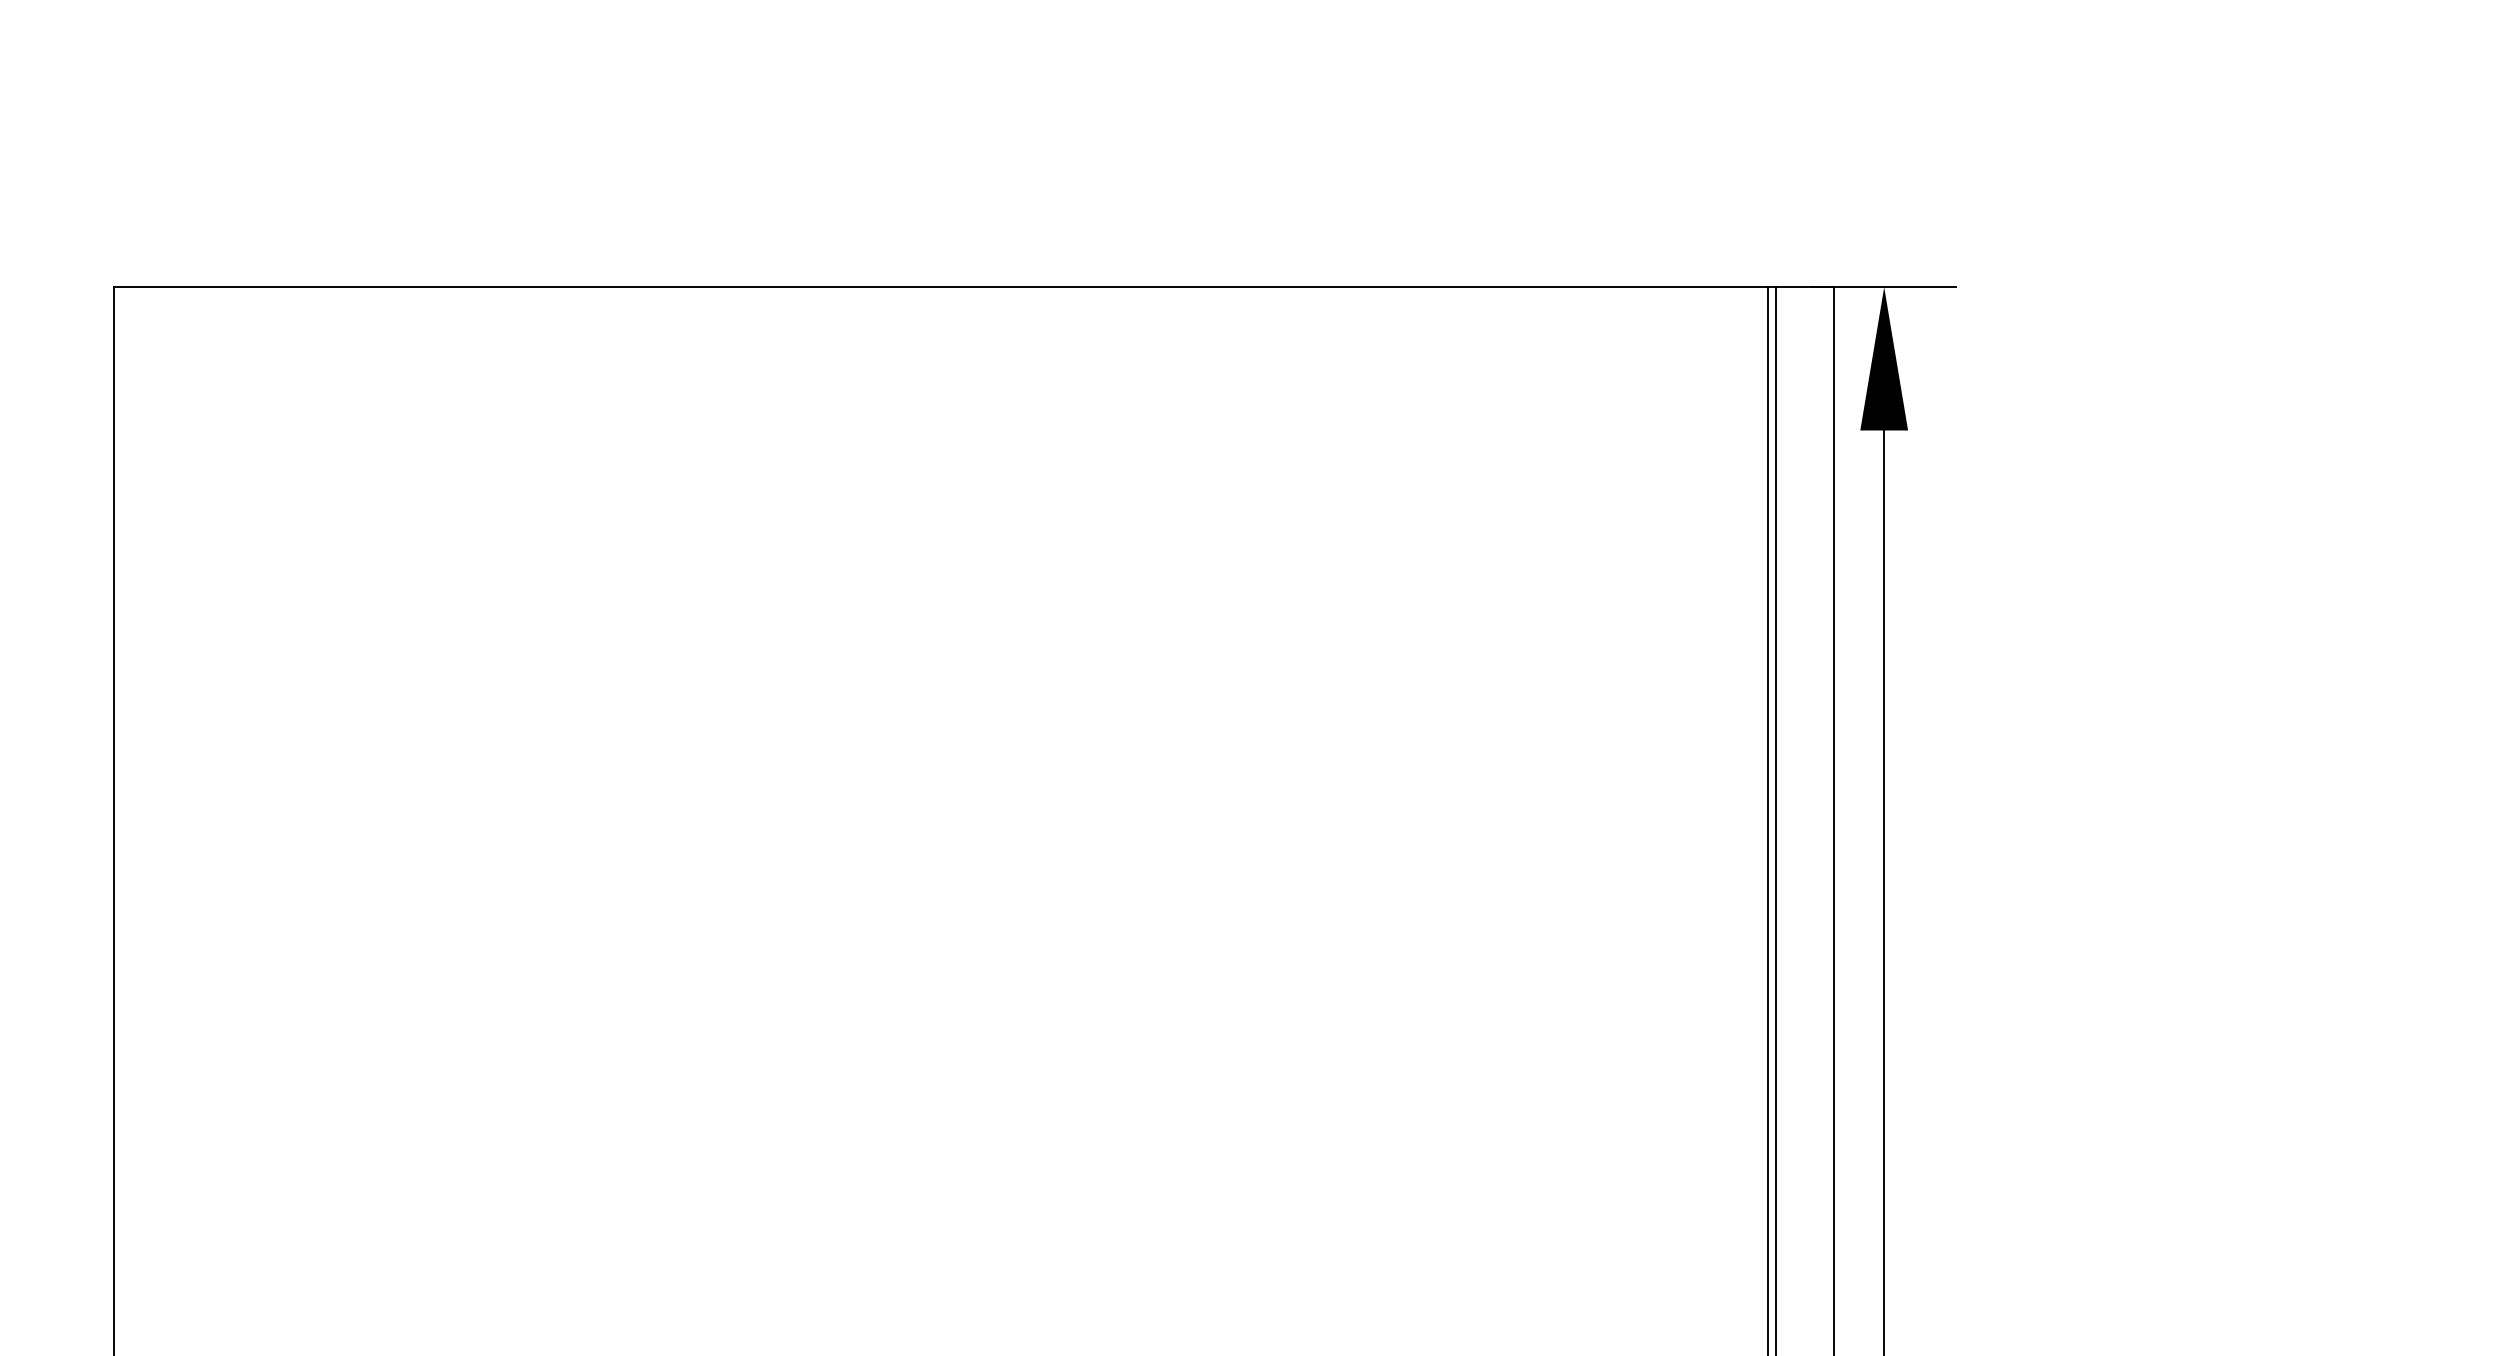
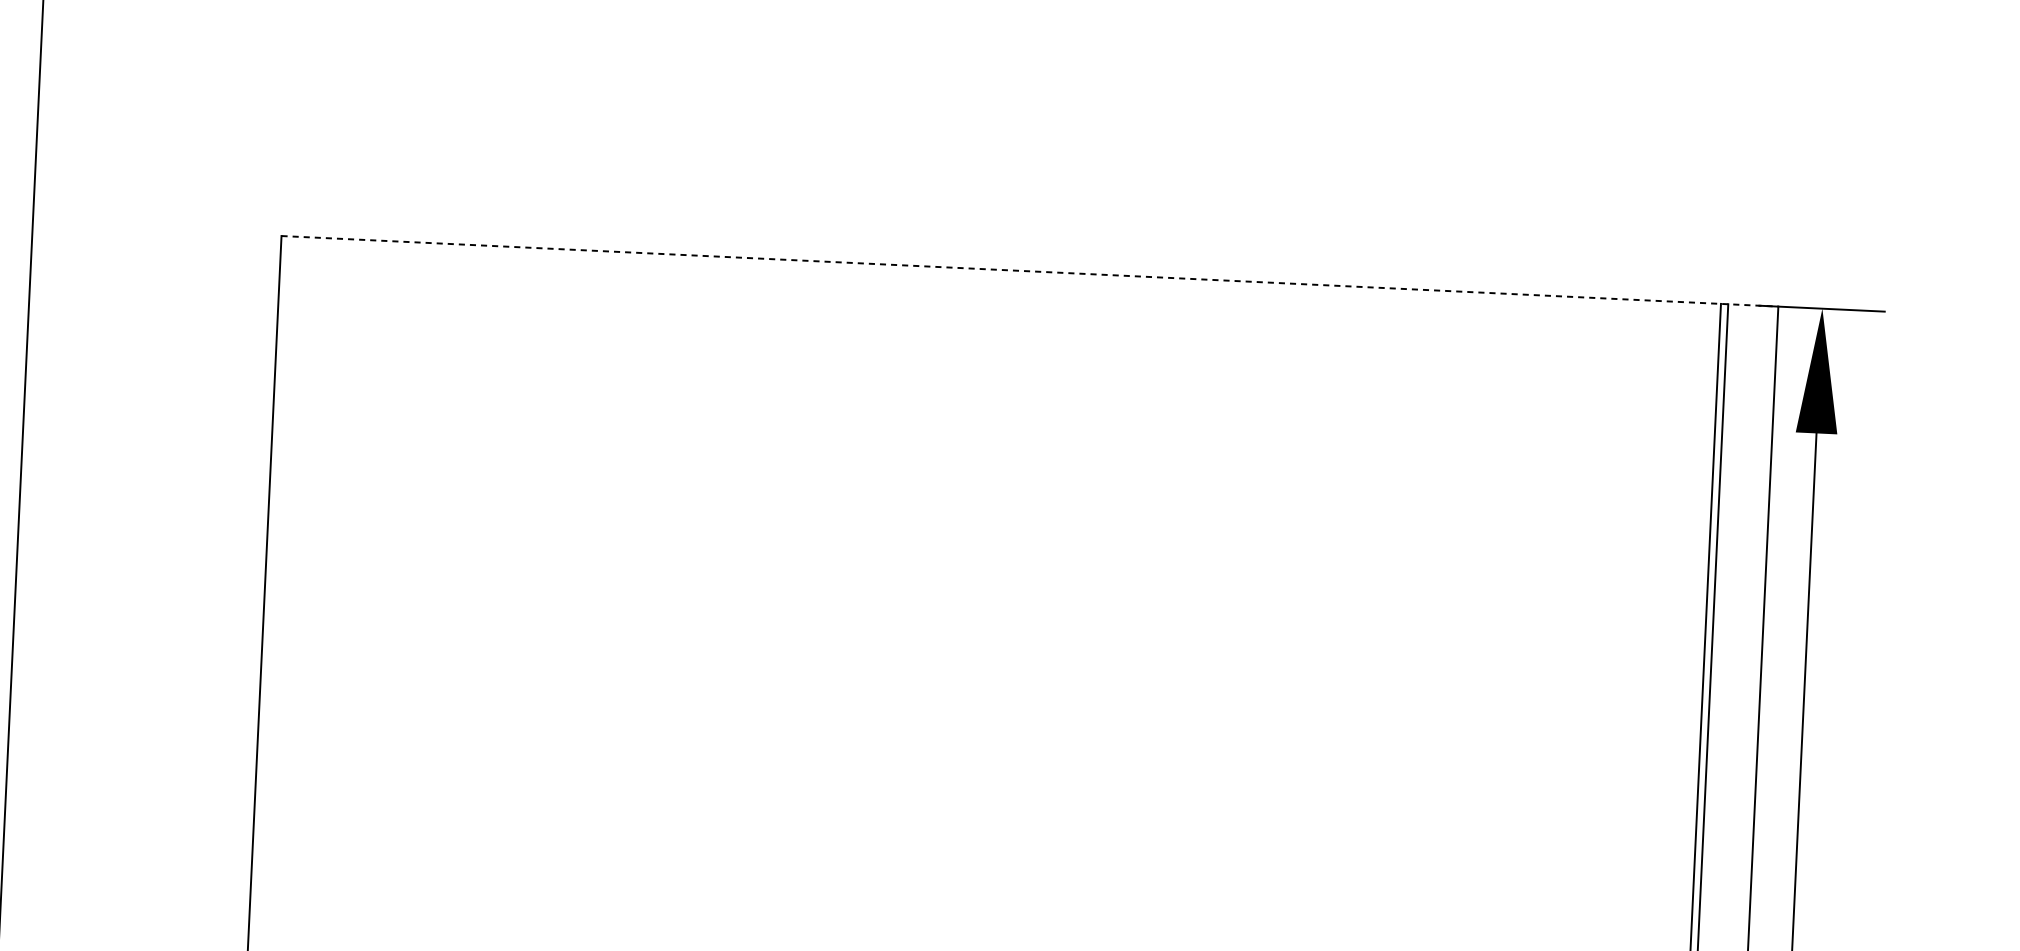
line: (973, 287) -> (1029, 271), solid -> dashed

